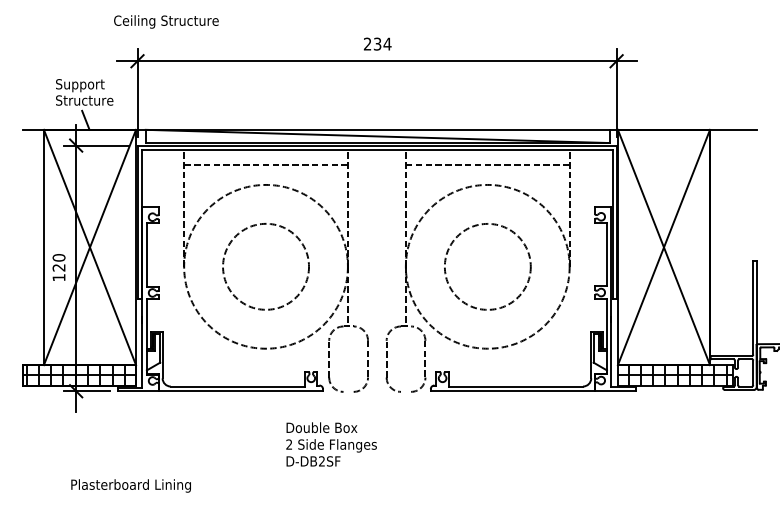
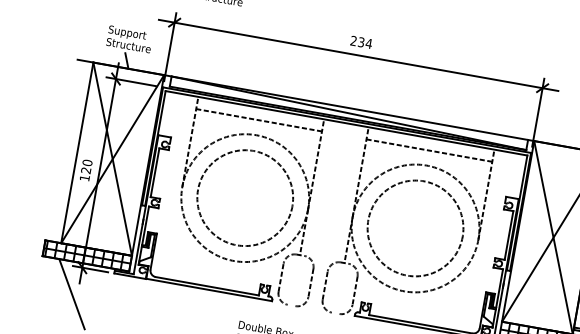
circle: (265, 266) -> (244, 197), size x1.43
circle: (487, 266) -> (415, 228), size x1.43
line: (68, 426) -> (71, 293), added

